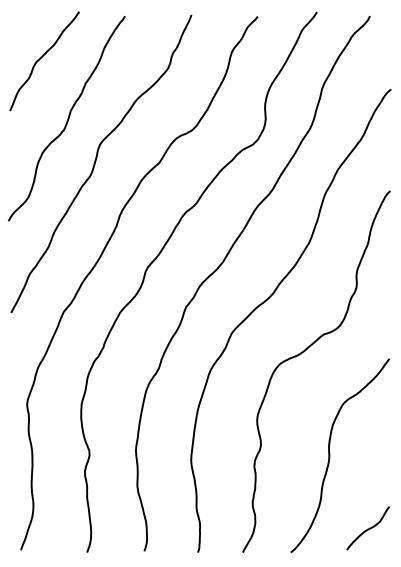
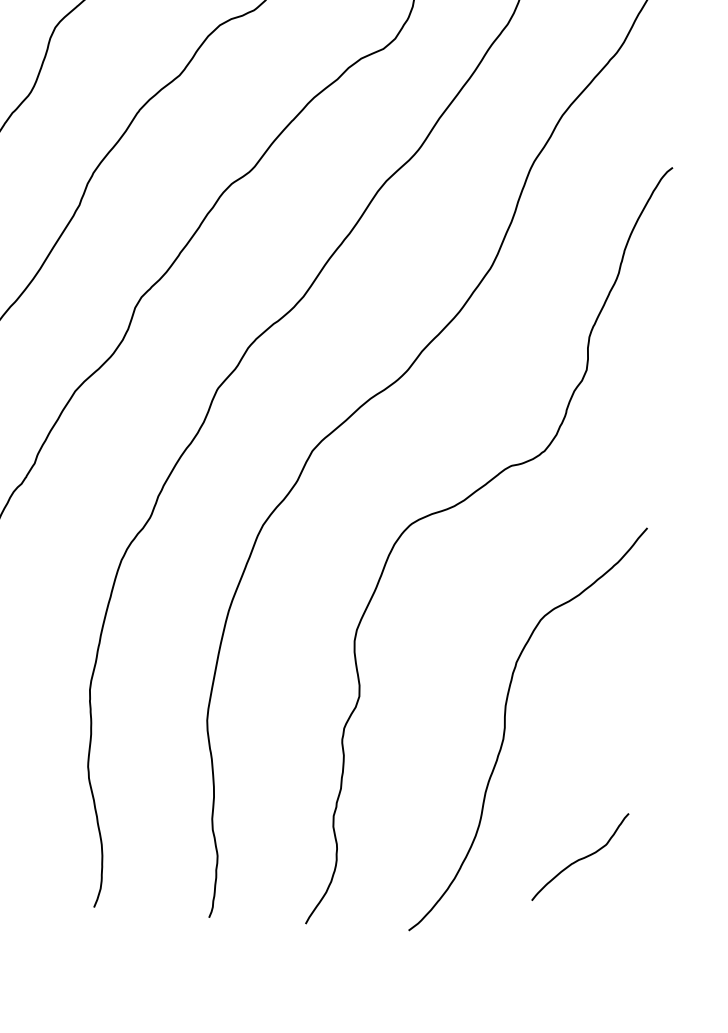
curve: (367, 528) -> (578, 857), moved

